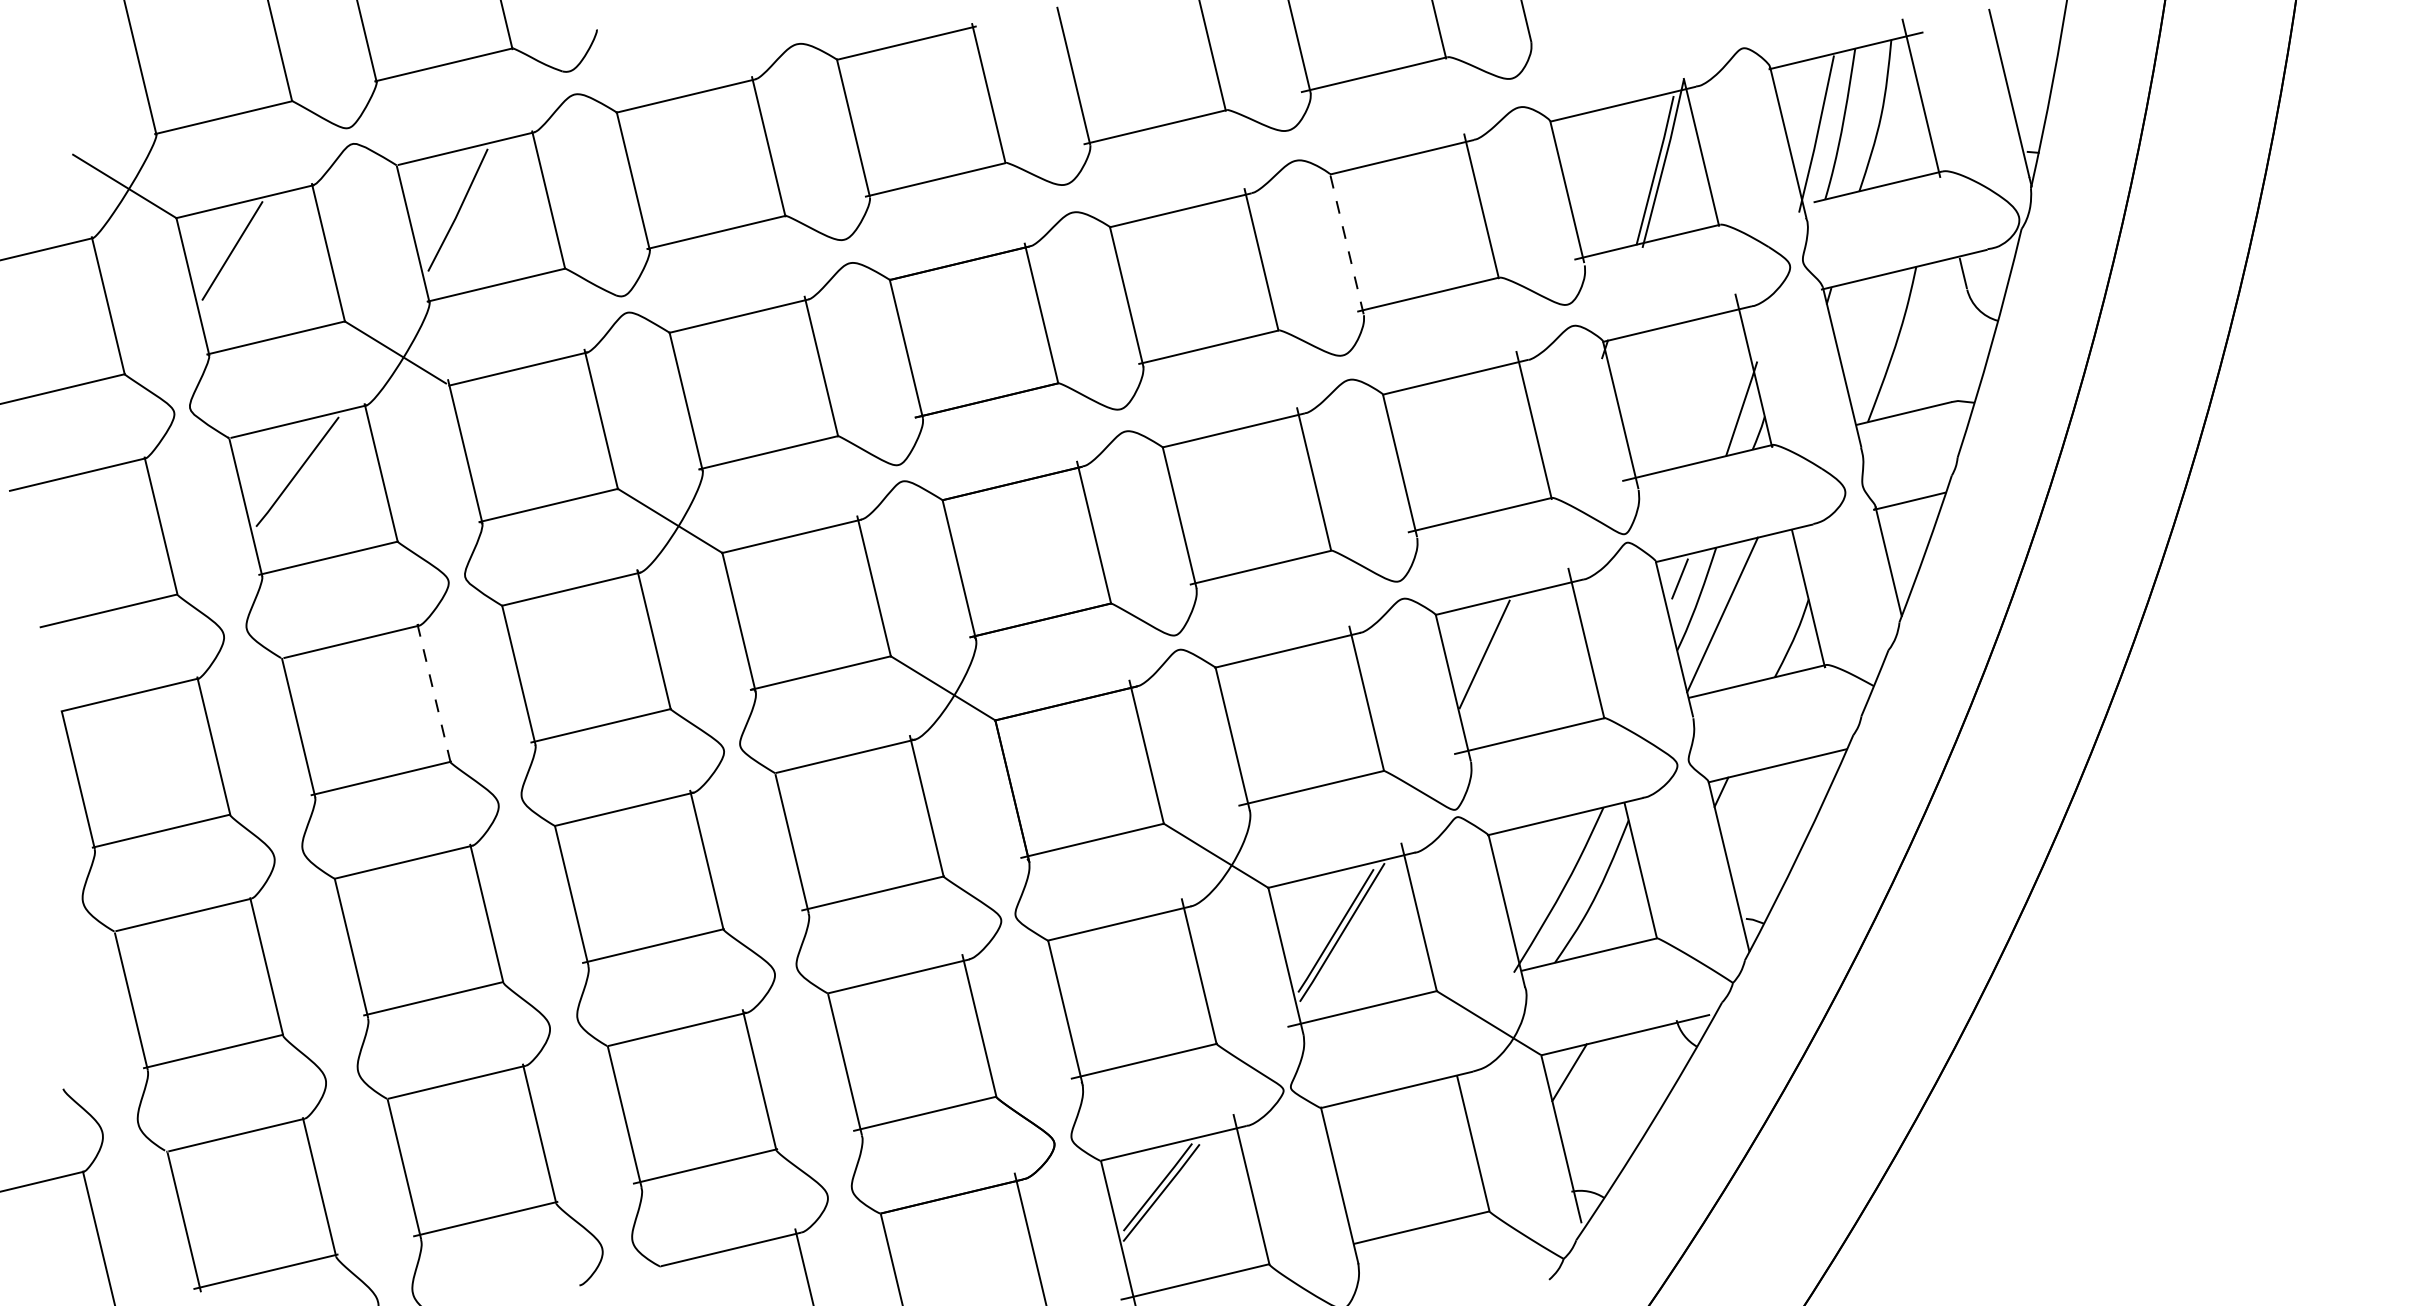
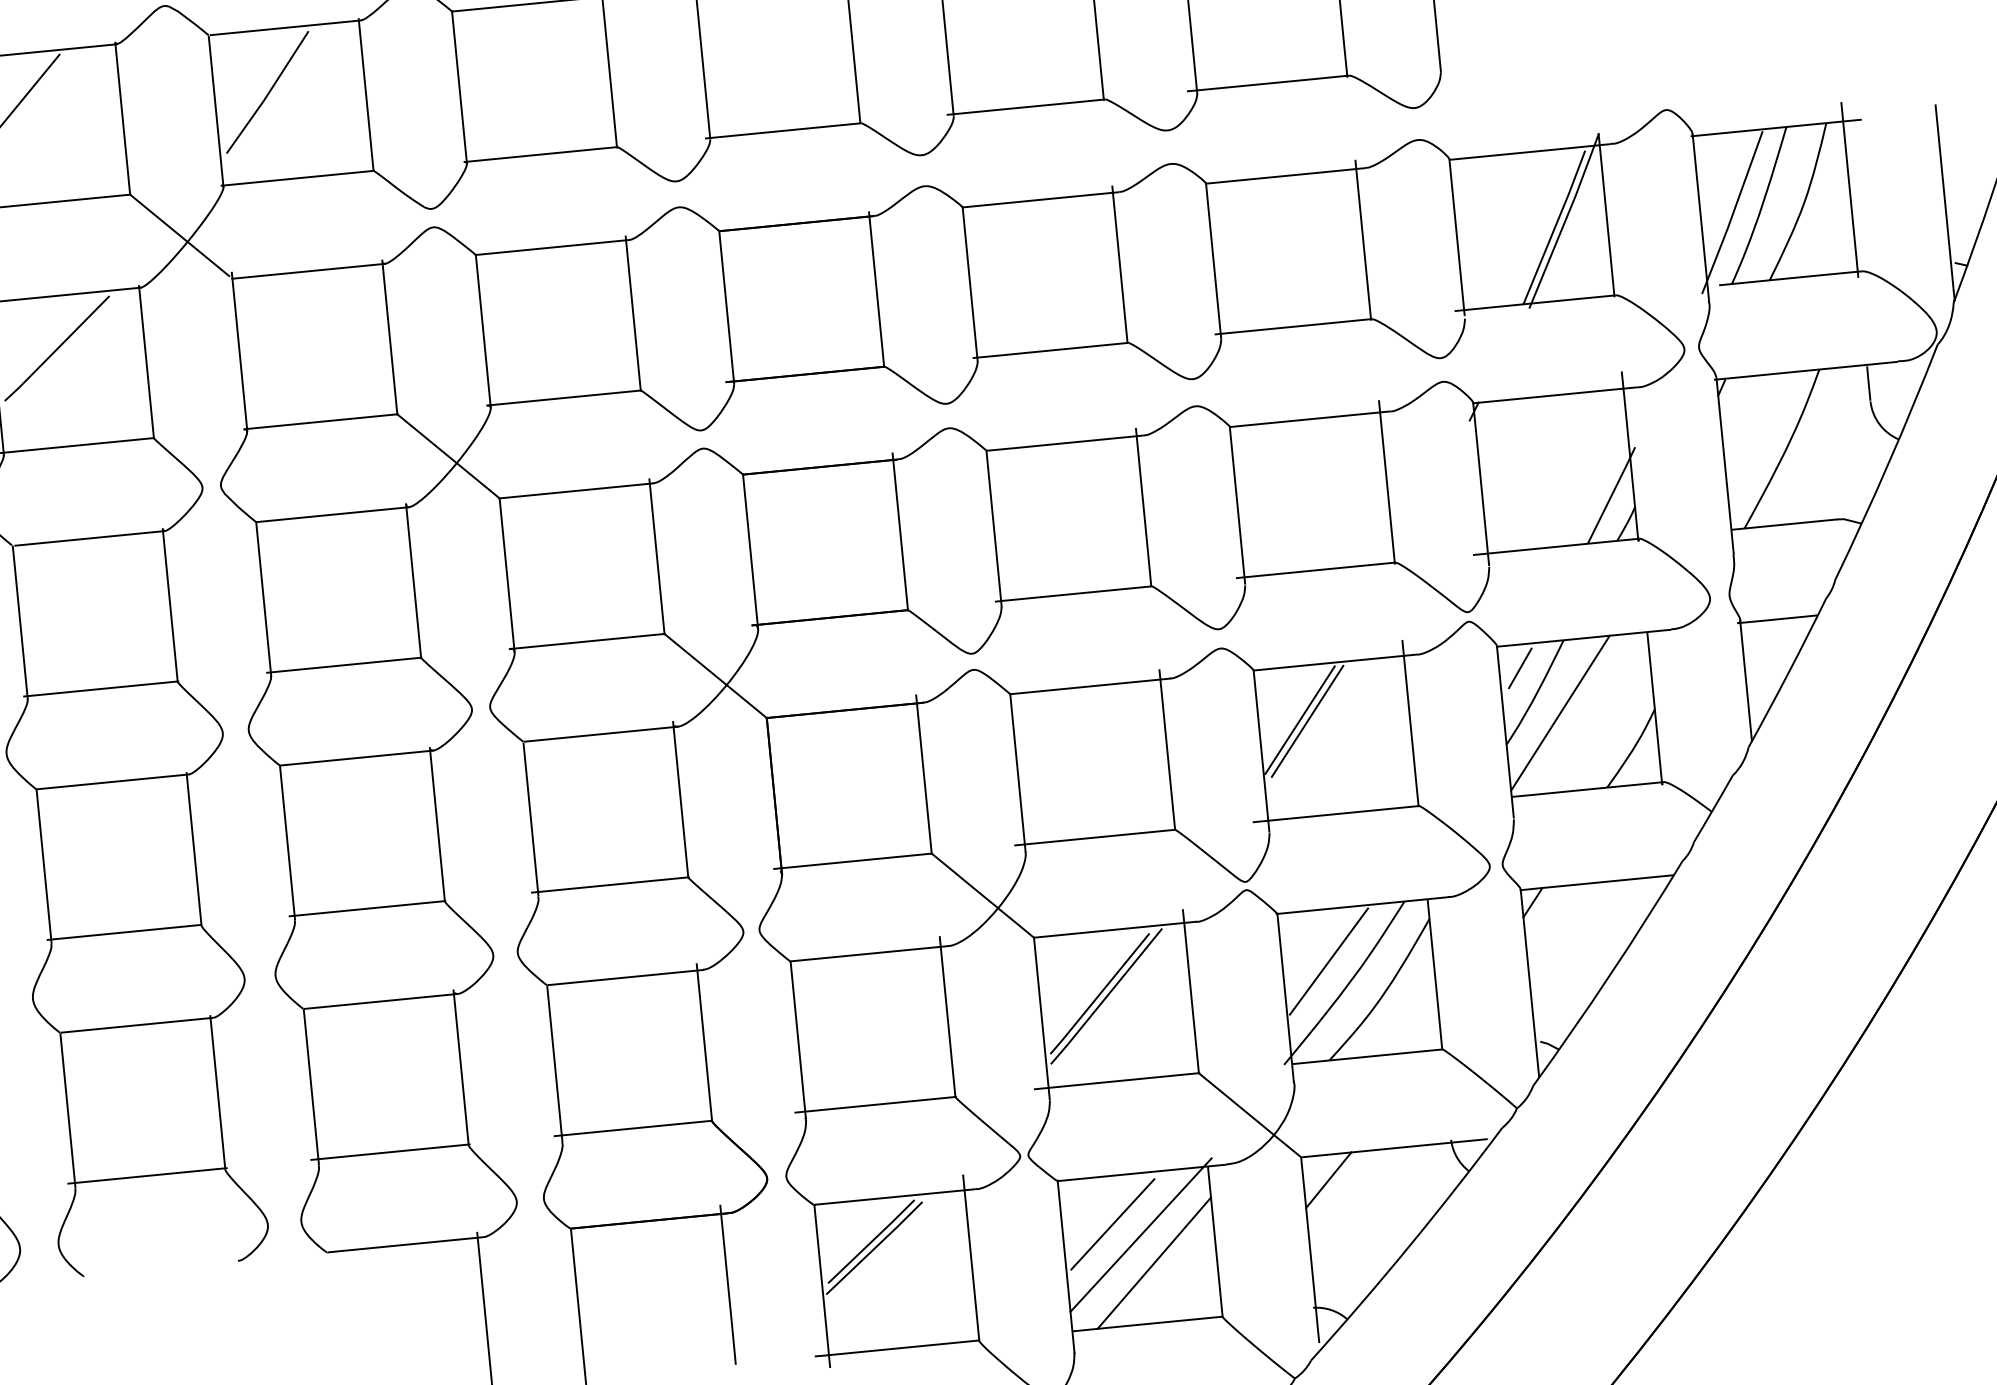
line: (1346, 244) -> (1213, 261), dashed -> solid
line: (1491, 654) -> (1307, 721), added
line: (434, 693) -> (170, 605), dashed -> solid
line: (1541, 871) -> (1328, 960), added
line: (1376, 1140) -> (1112, 1224), added
line: (1404, 1146) -> (1141, 1234), added
line: (1419, 1170) -> (1153, 1262), added

